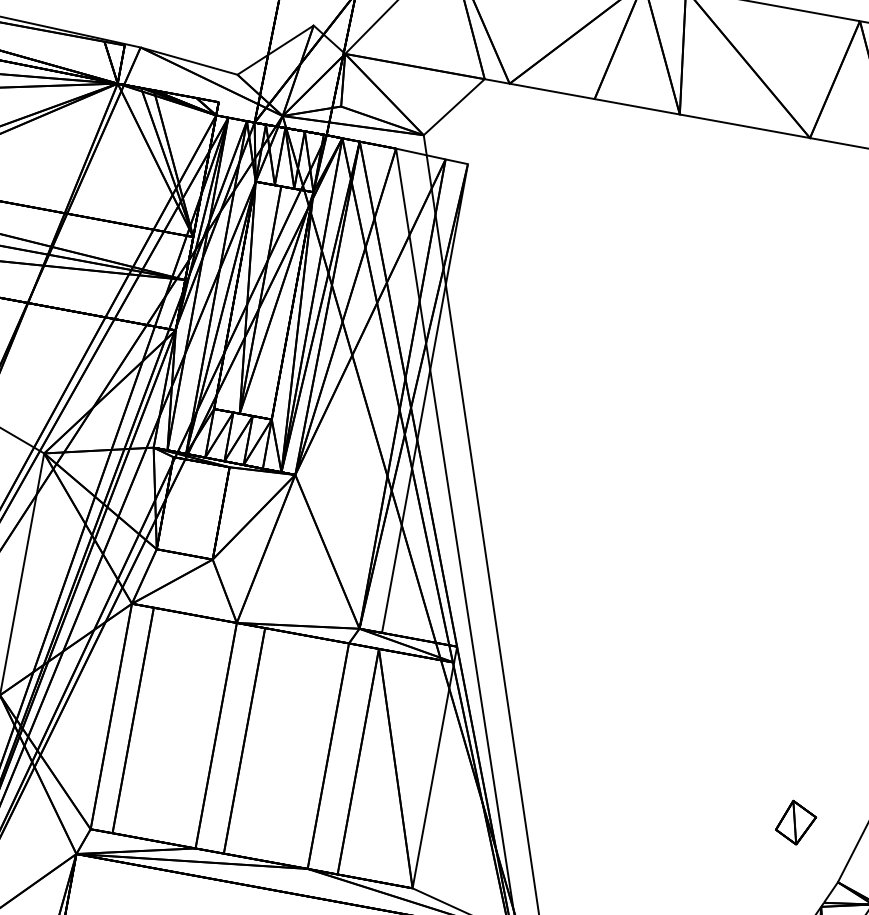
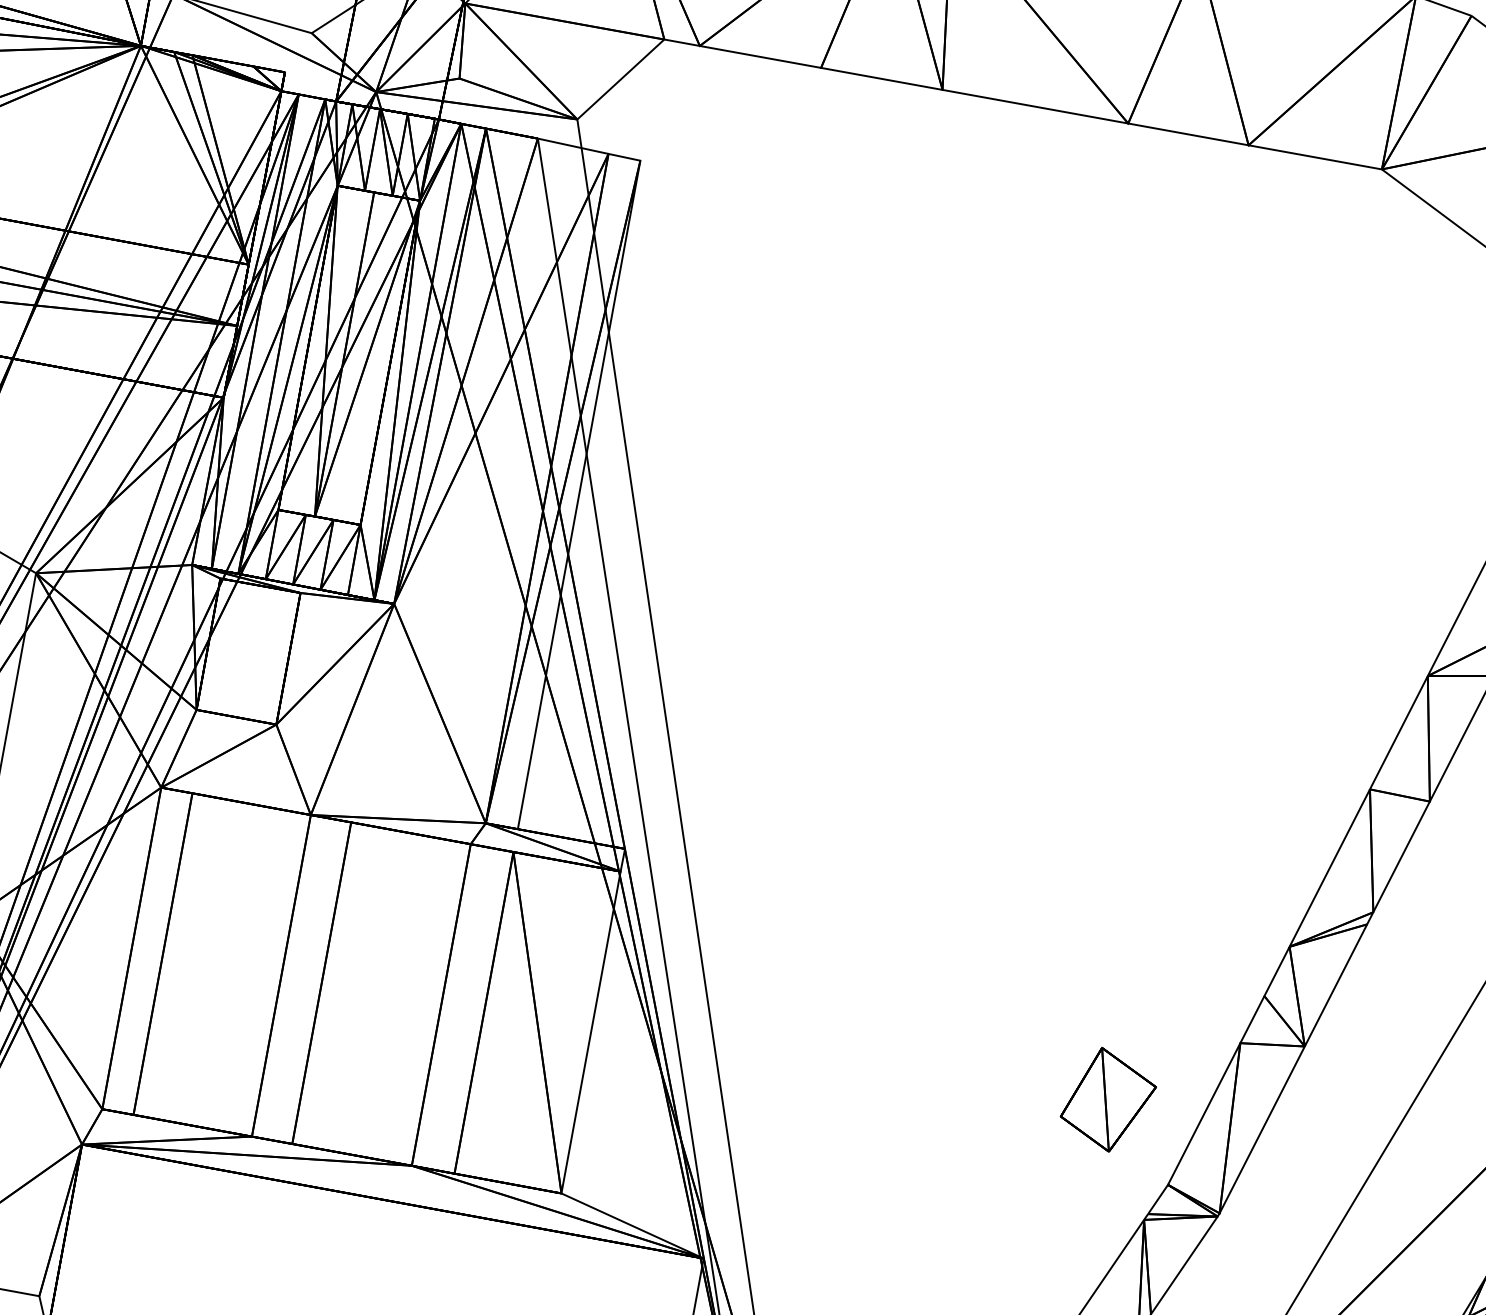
part: (795, 822) -> (1107, 1099), size x1.67

